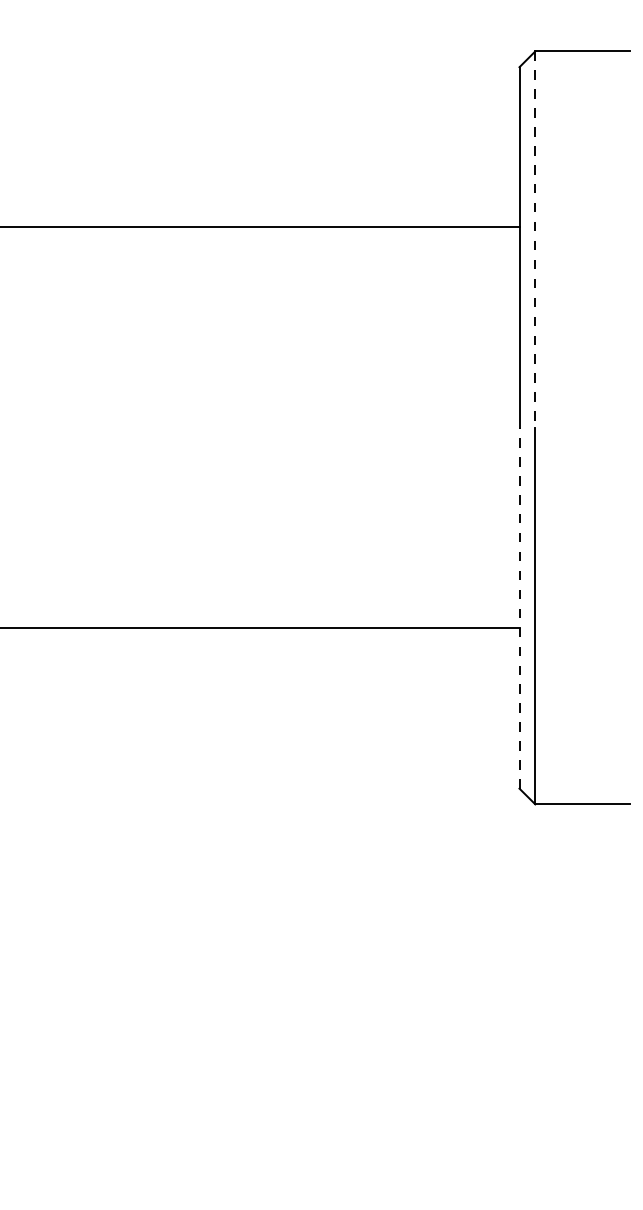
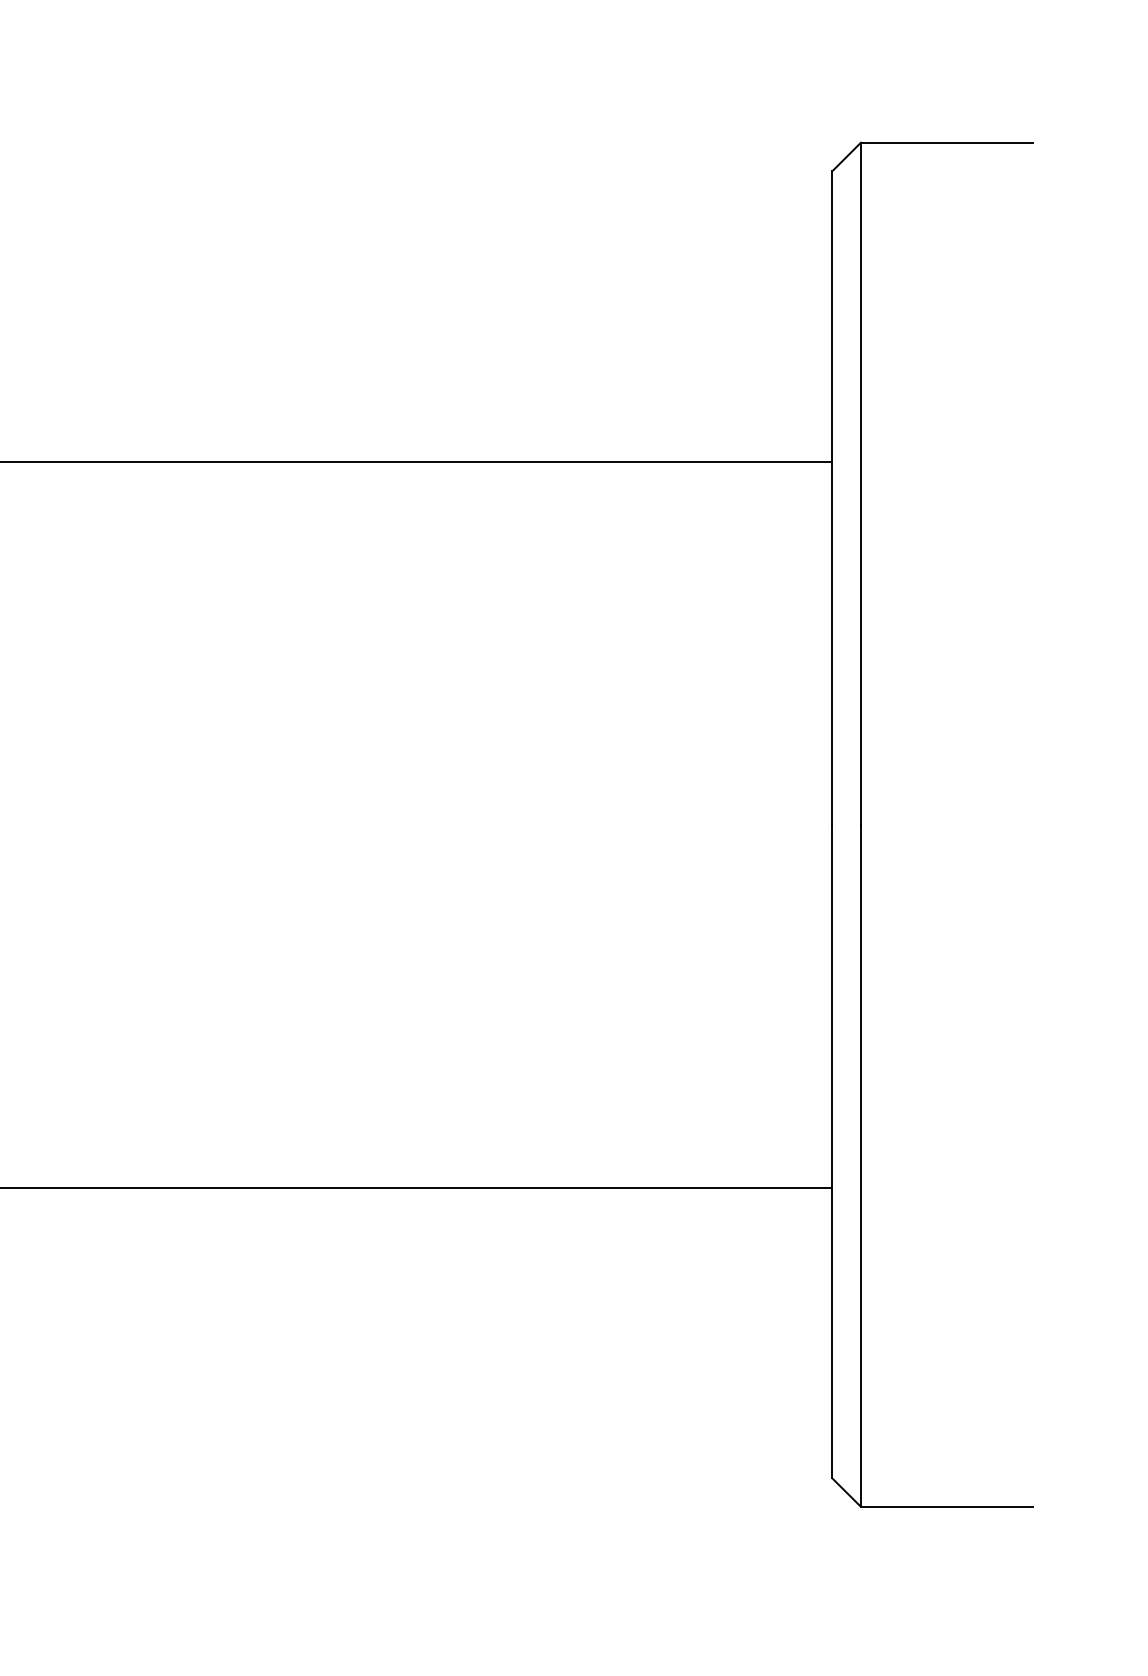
line: (535, 240) -> (861, 485), dashed -> solid
line: (519, 607) -> (832, 1150), dashed -> solid

